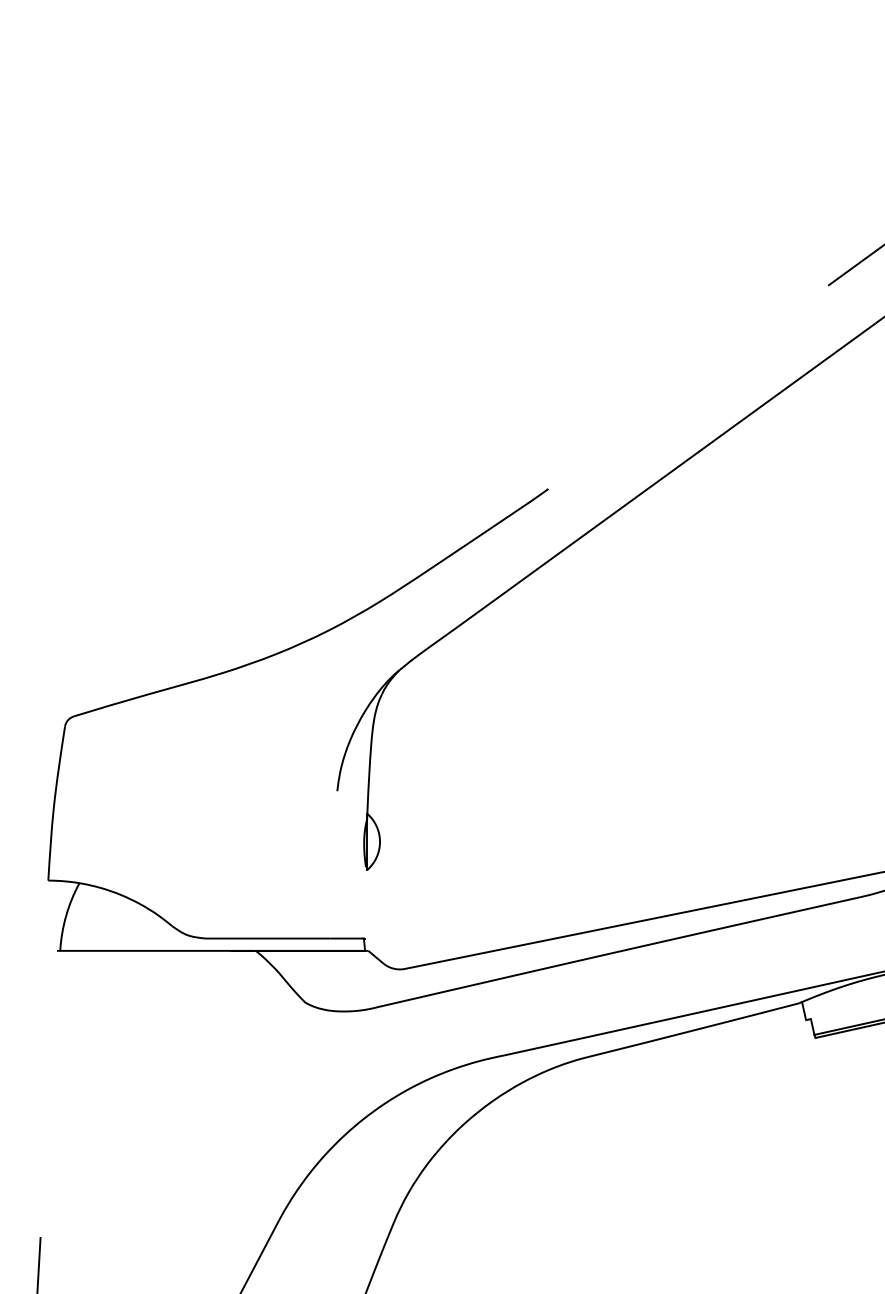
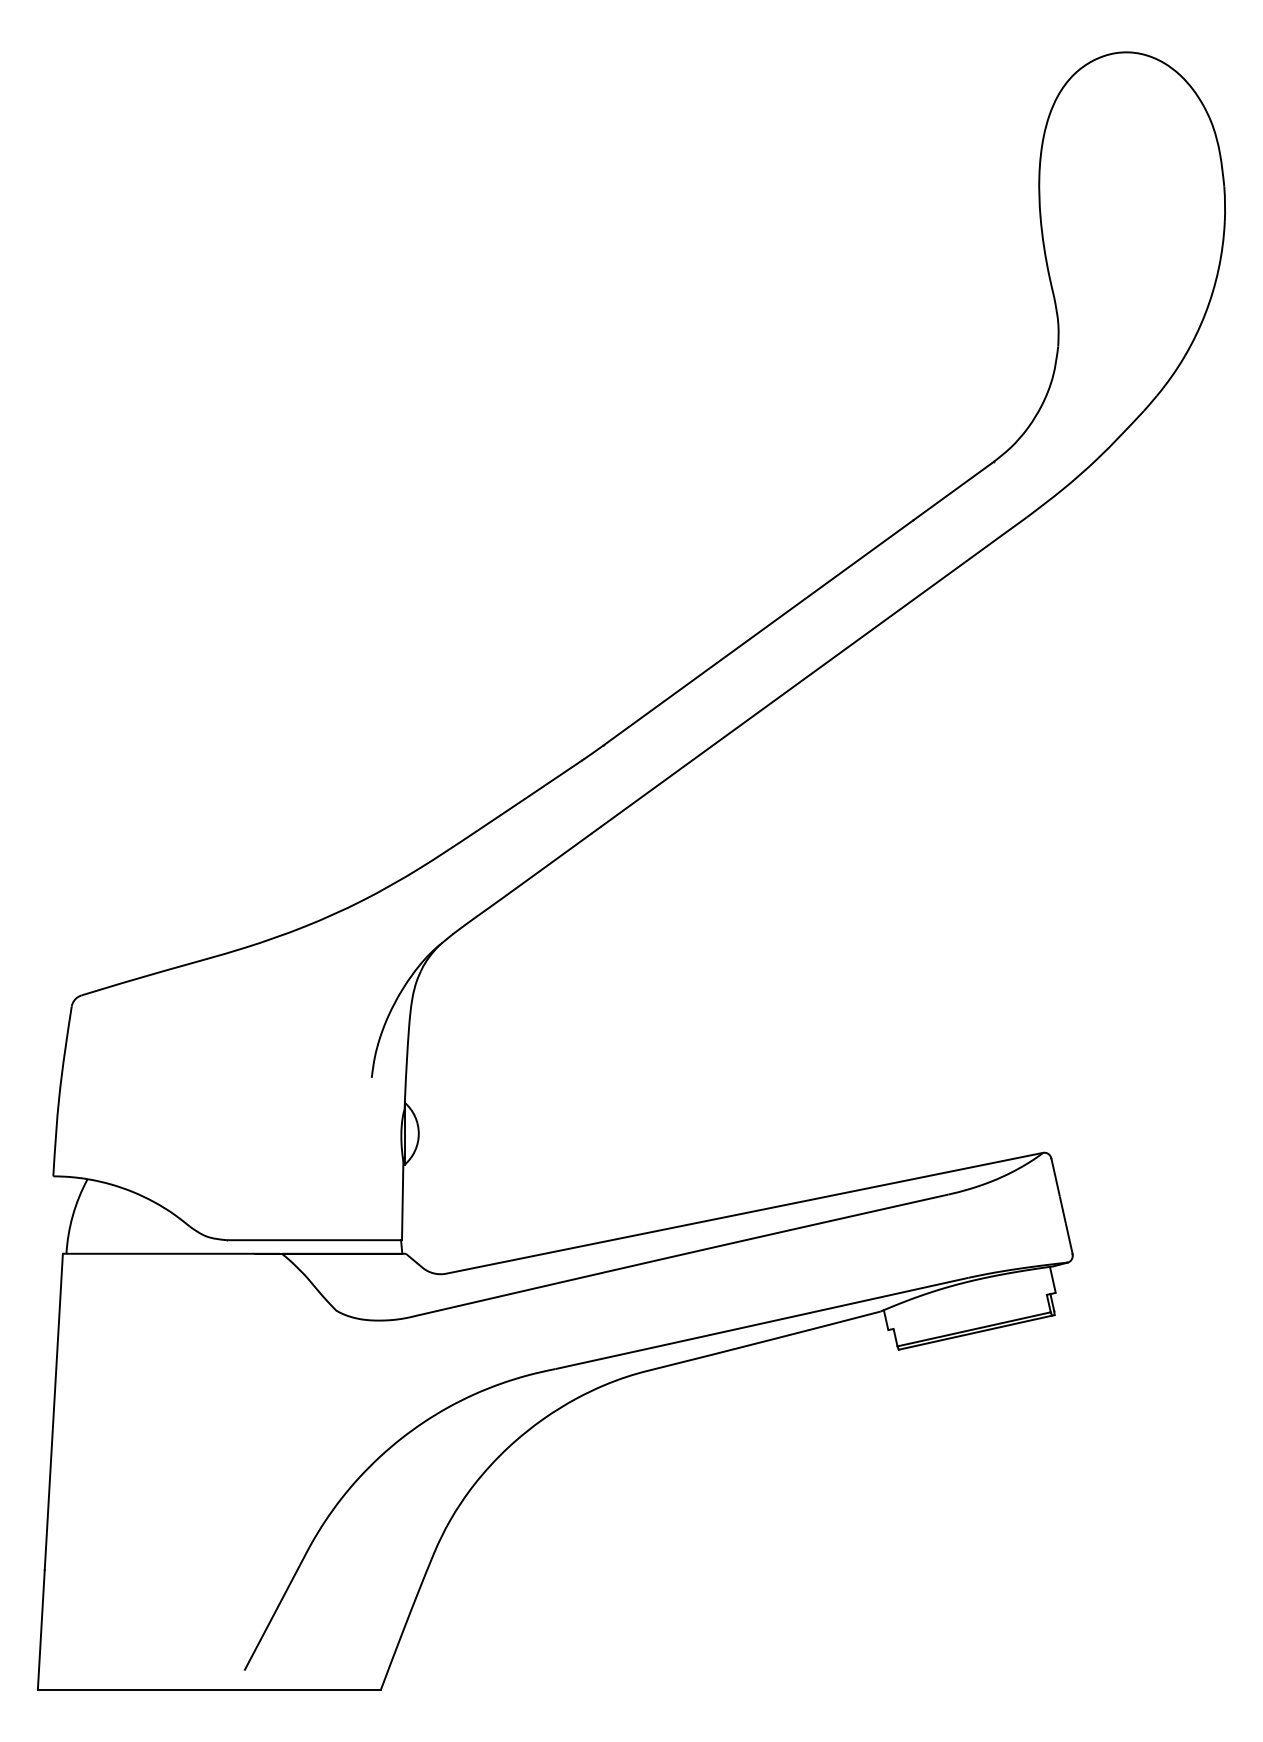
line: (688, 387) -> (758, 632), added
line: (365, 902) -> (402, 1200), added
line: (48, 1093) -> (53, 1411), added

